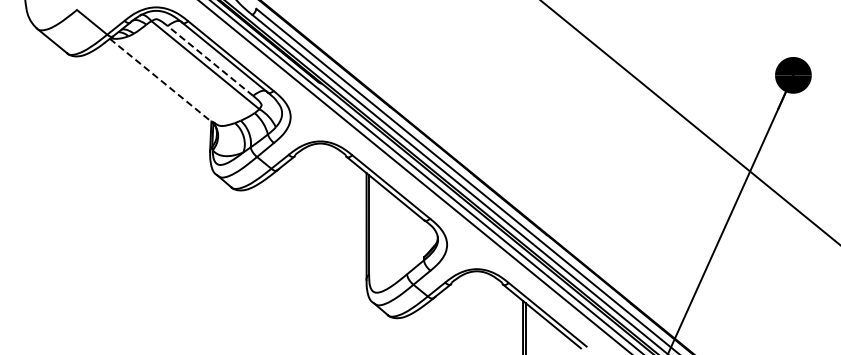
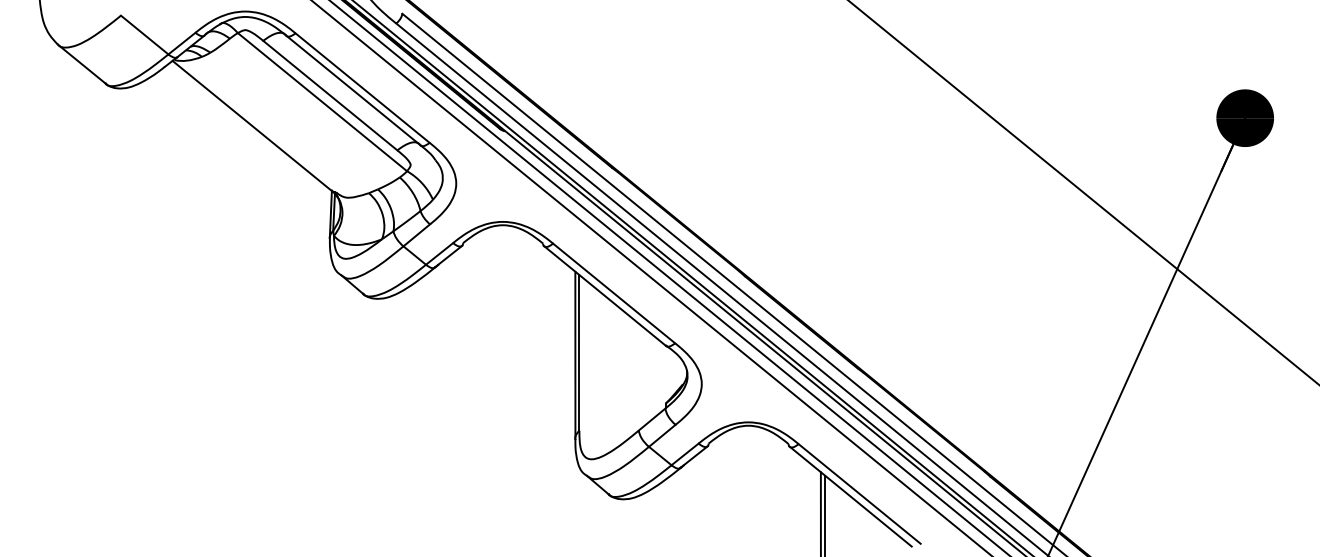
line: (210, 60) -> (330, 94), dashed -> solid
line: (162, 81) -> (255, 127), dashed -> solid

